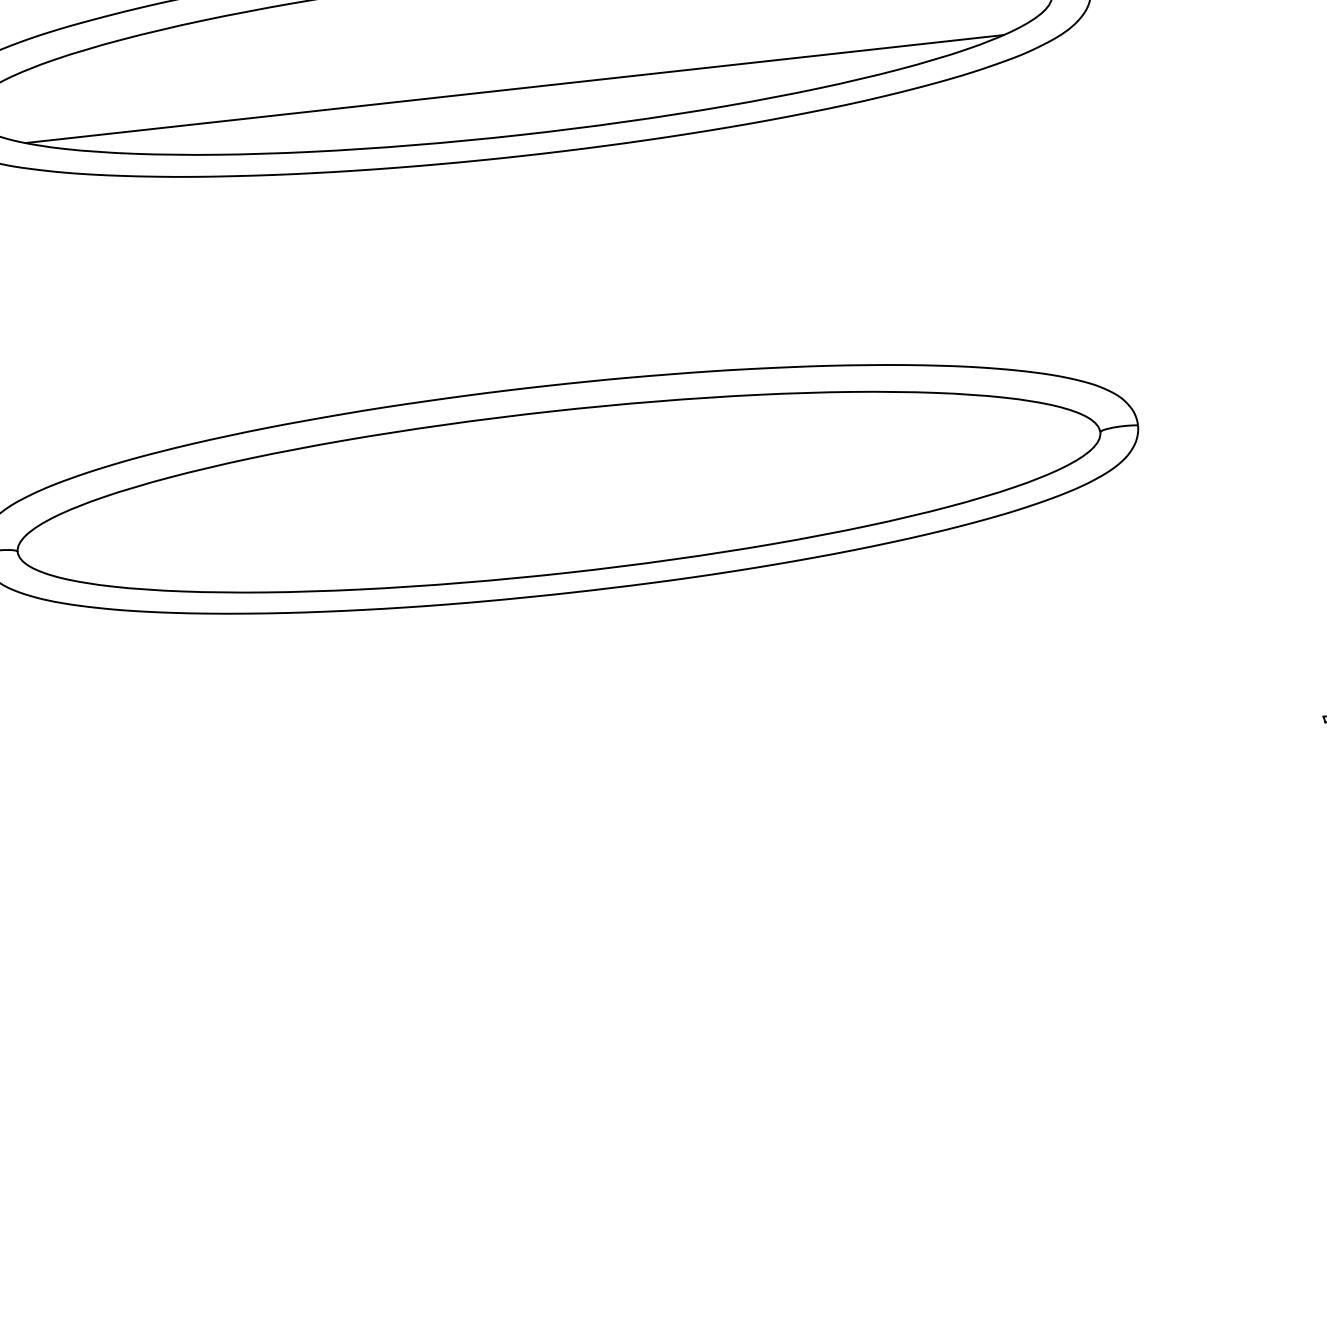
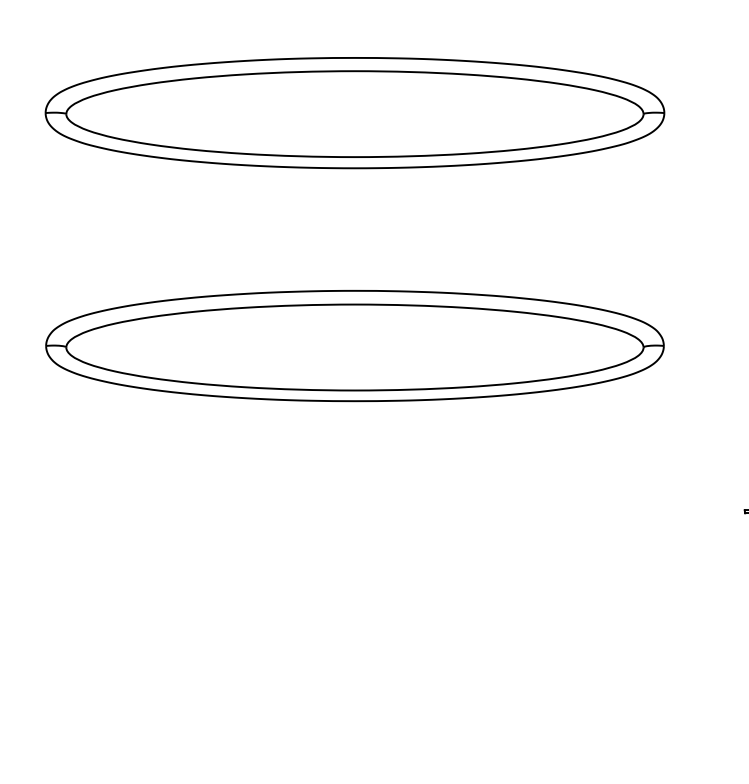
line: (513, 89) -> (354, 132), removed

